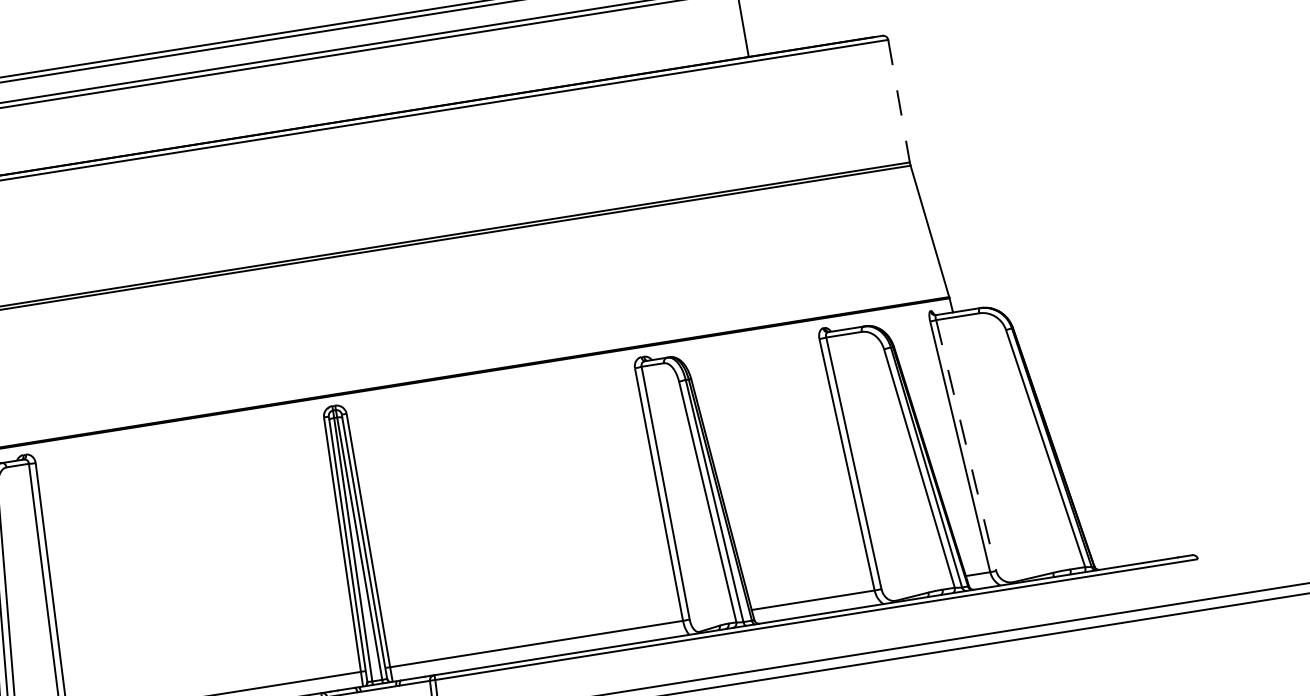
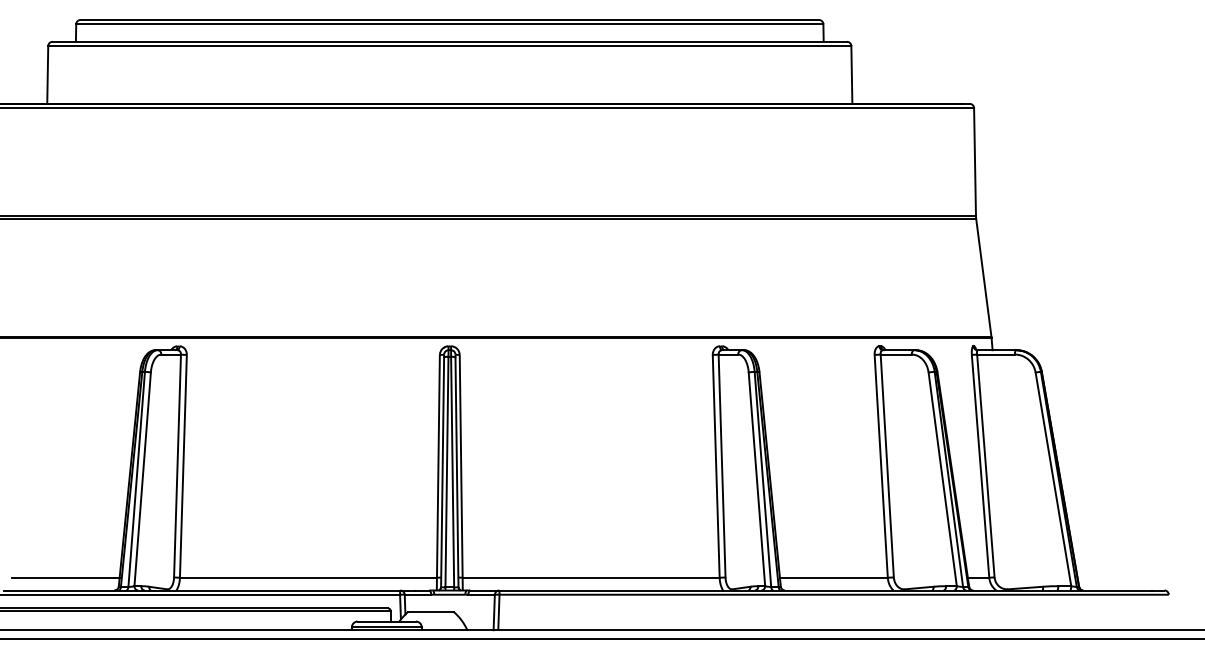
line: (899, 101) -> (975, 162), dashed -> solid
line: (965, 445) -> (985, 465), dashed -> solid

